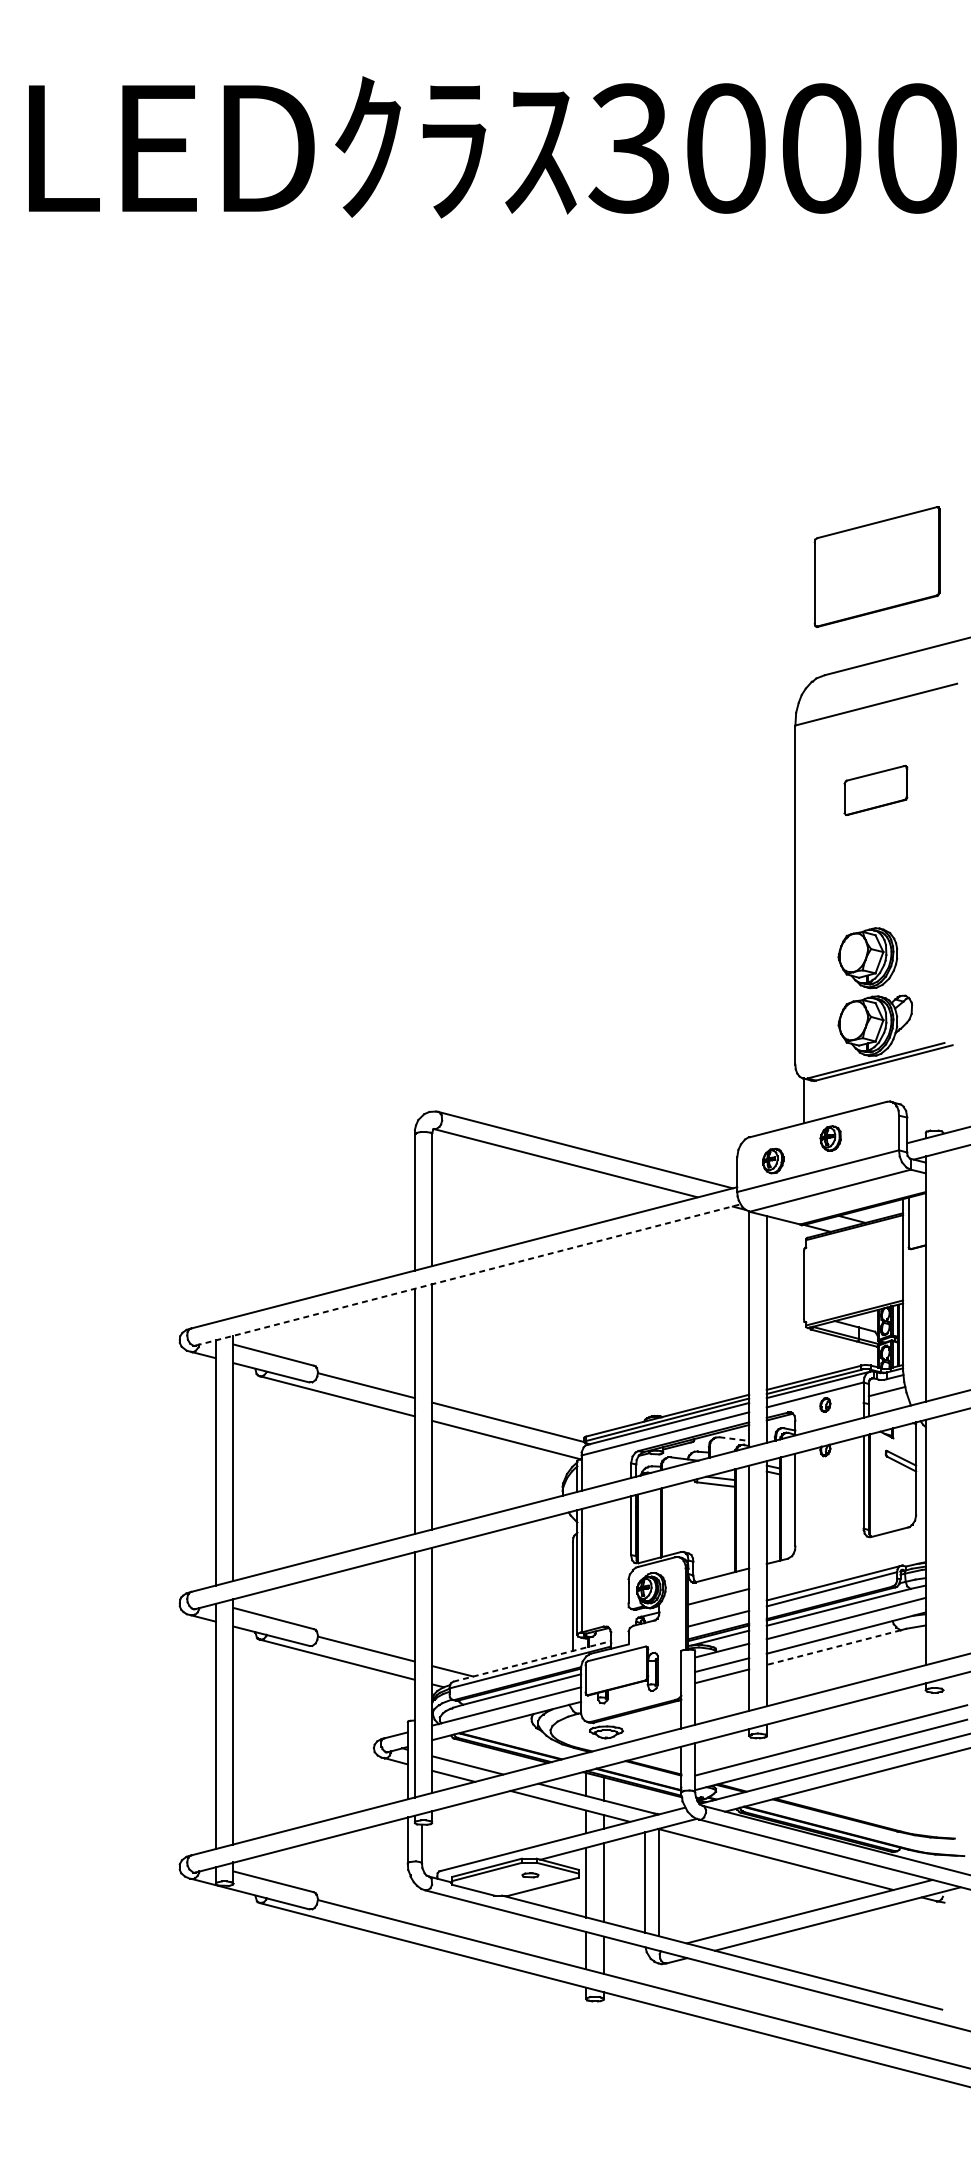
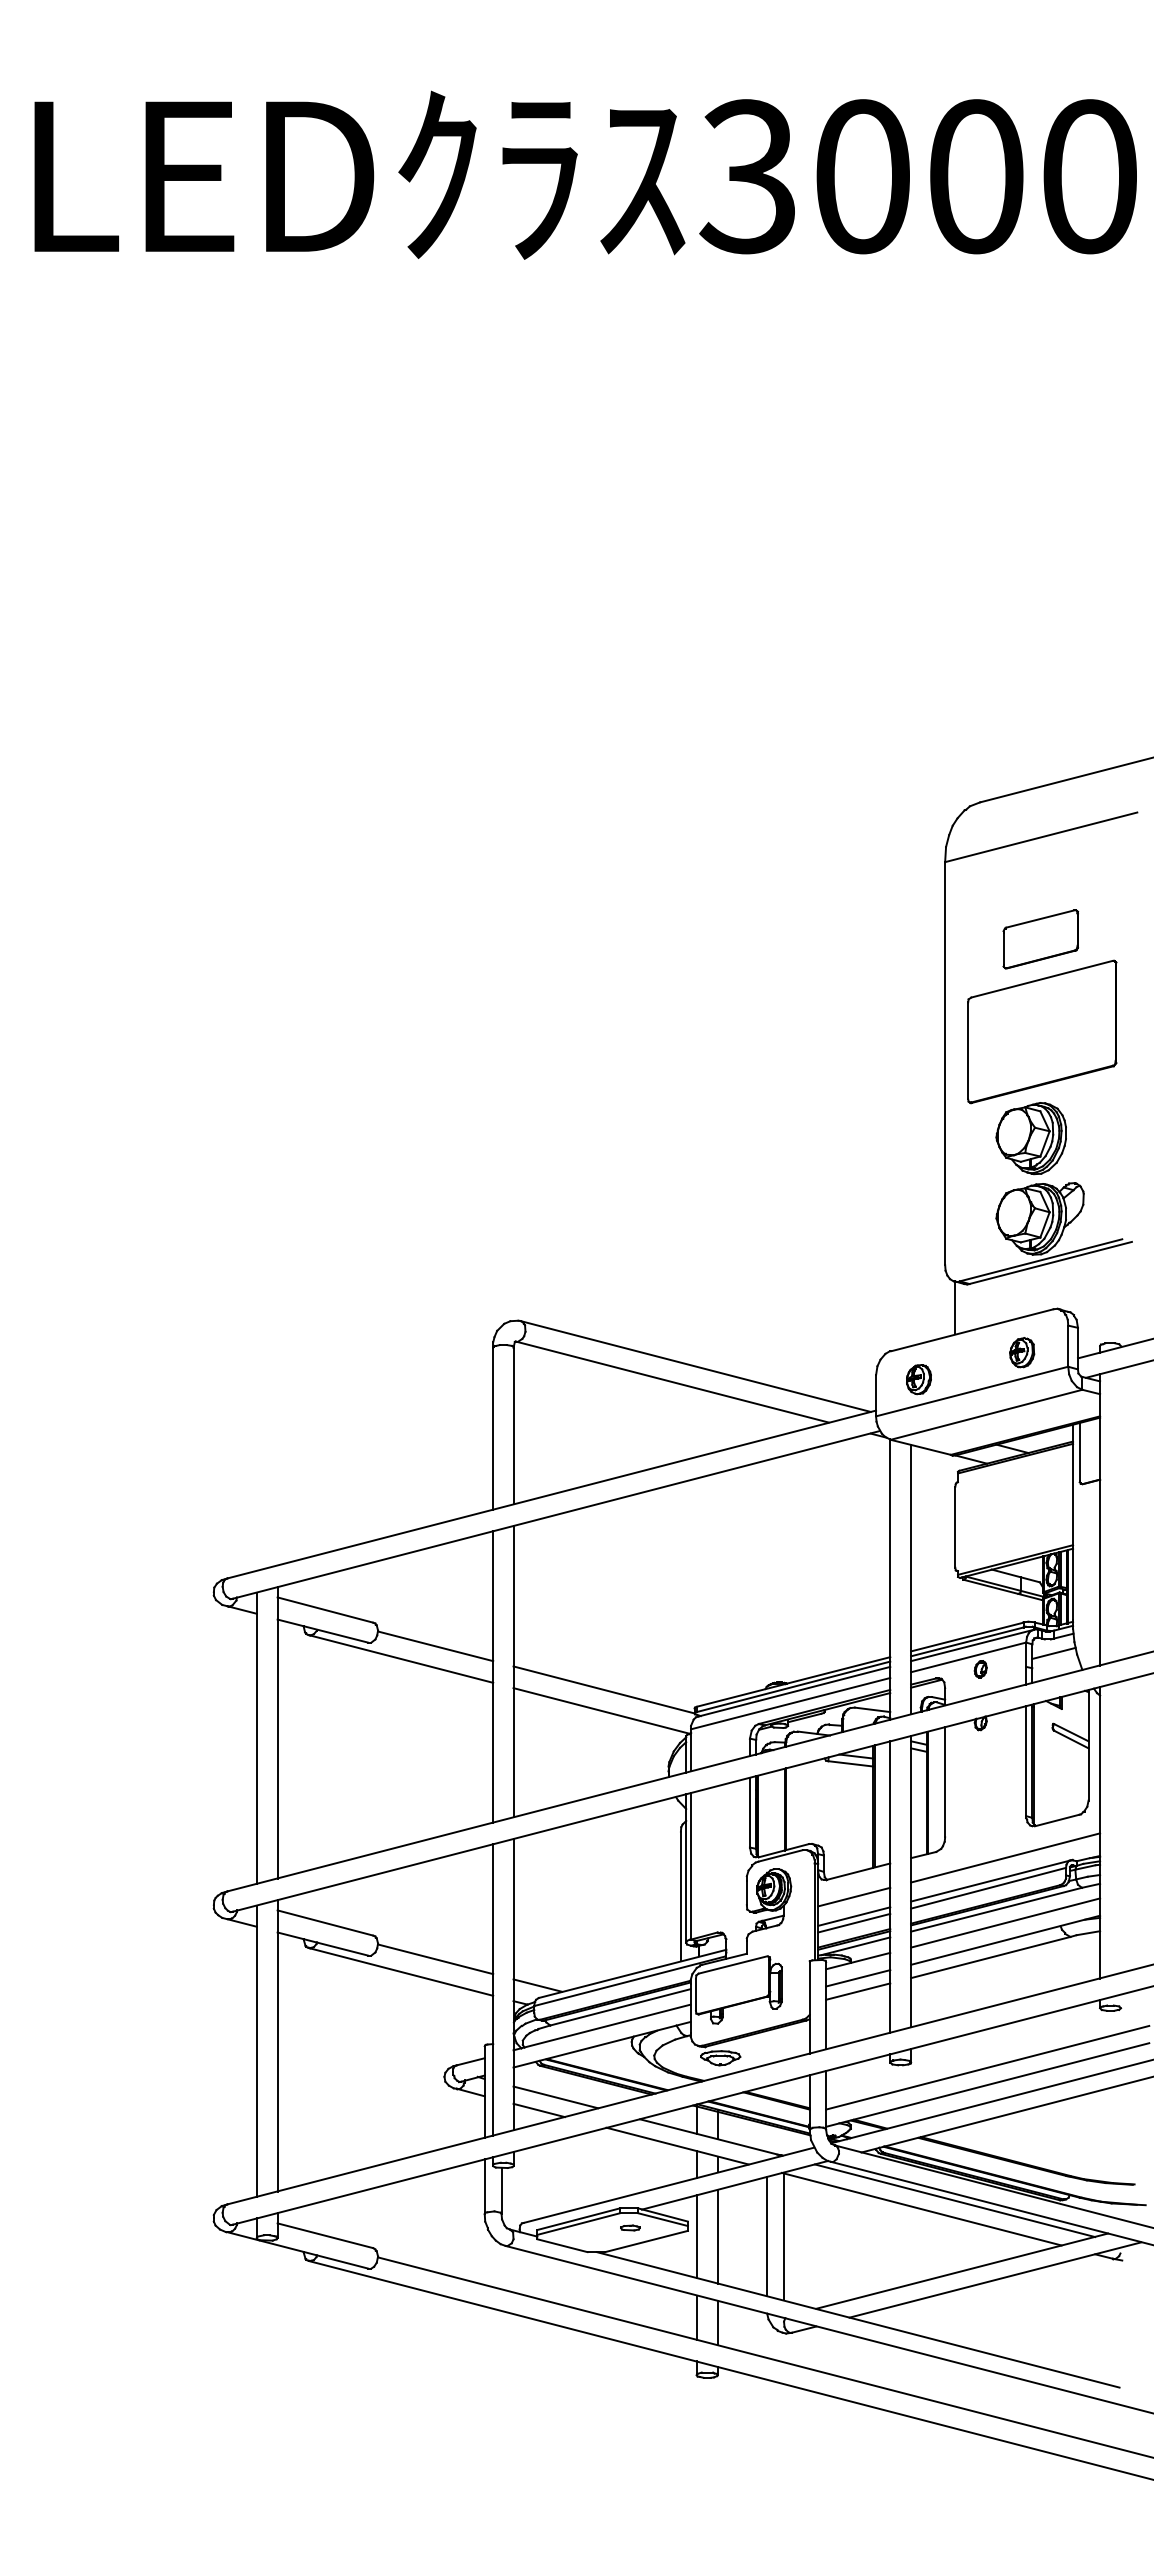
part: (877, 566) -> (1042, 1031), moved
part: (831, 1138) -> (1022, 1352), moved
line: (468, 1274) -> (556, 1514), dashed -> solid
line: (734, 1438) -> (872, 1709), dashed -> solid
line: (846, 1563) -> (1005, 1857), added
line: (719, 1613) -> (854, 1916), added
line: (833, 1647) -> (990, 1957), dashed -> solid
line: (532, 1661) -> (632, 1973), dashed -> solid
line: (804, 1852) -> (955, 2200), added

